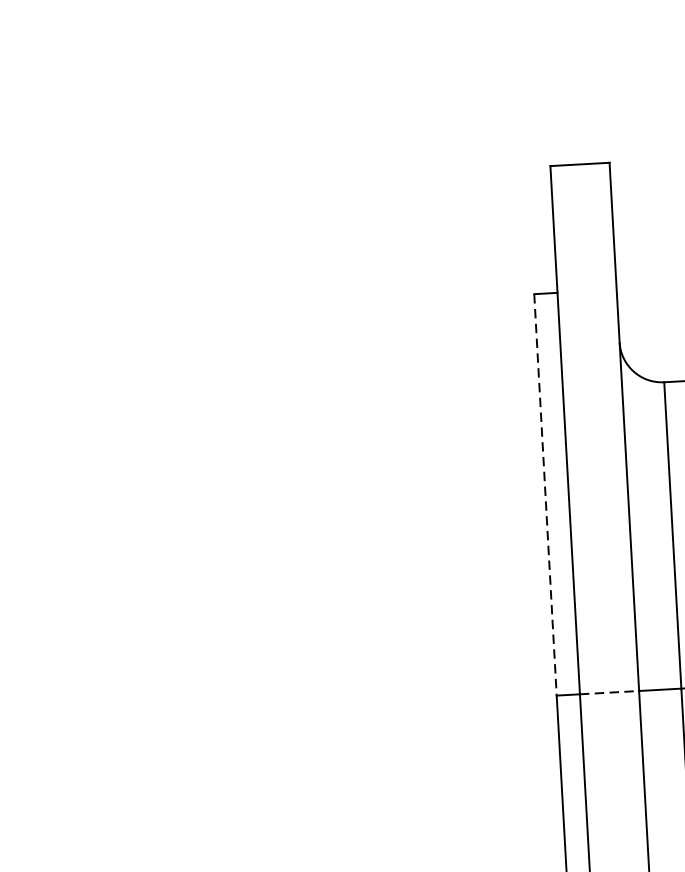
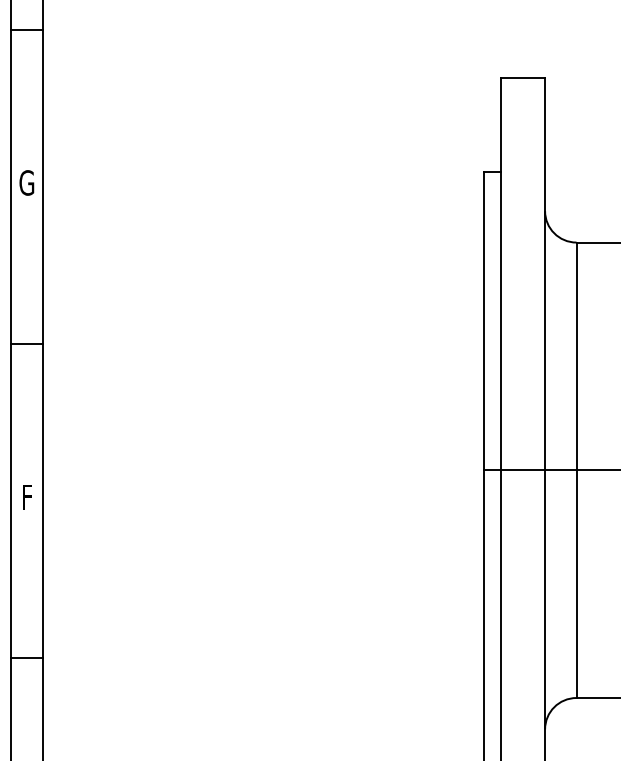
line: (545, 495) -> (483, 321), dashed -> solid
line: (610, 692) -> (523, 470), dashed -> solid

